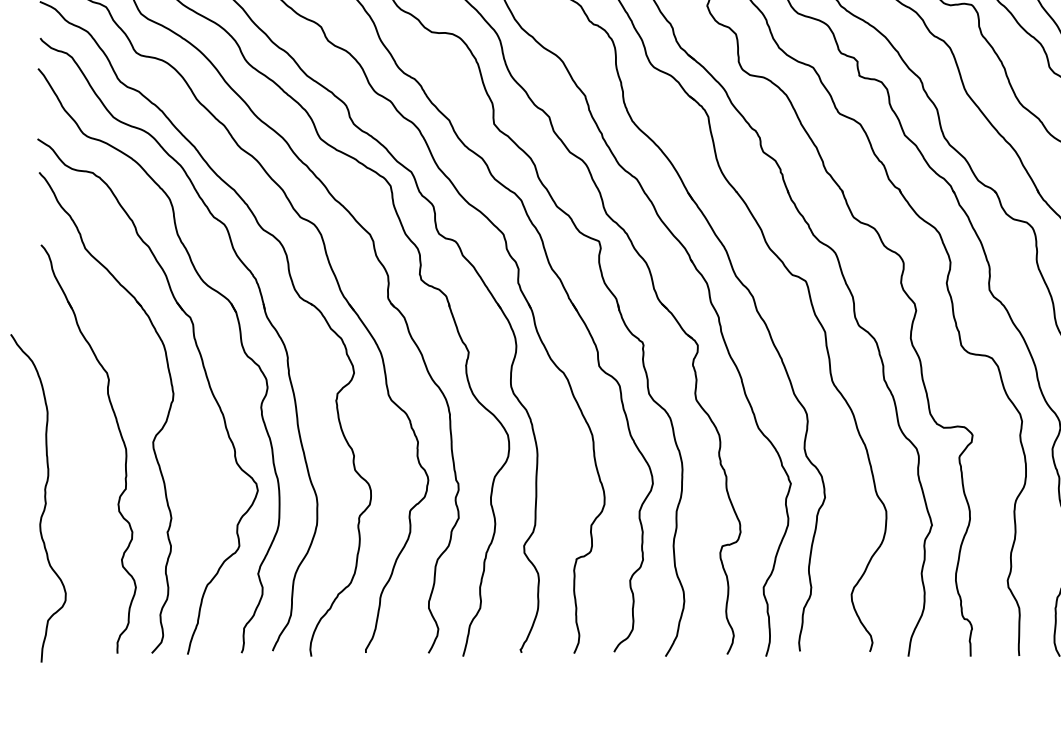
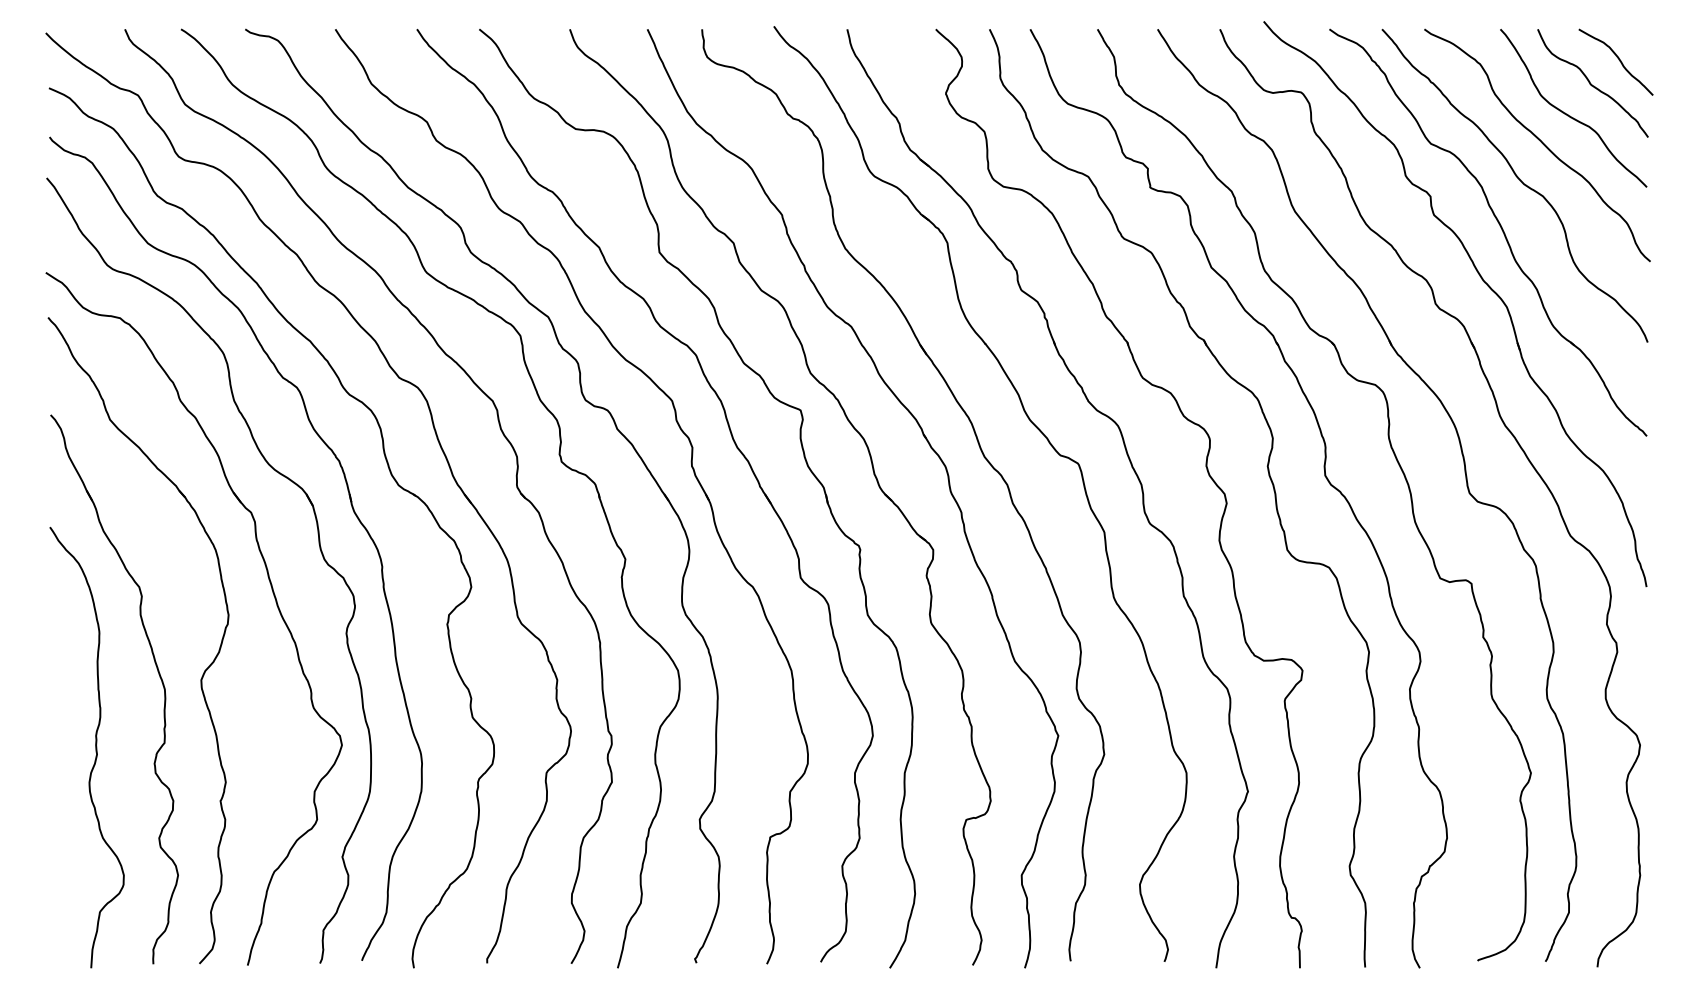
curve: (44, 498) -> (95, 747), moved

